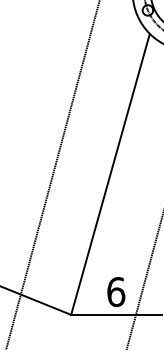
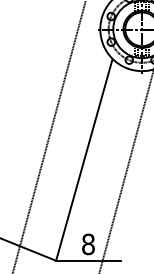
text: (116, 290) -> (88, 243), 6 -> 8

